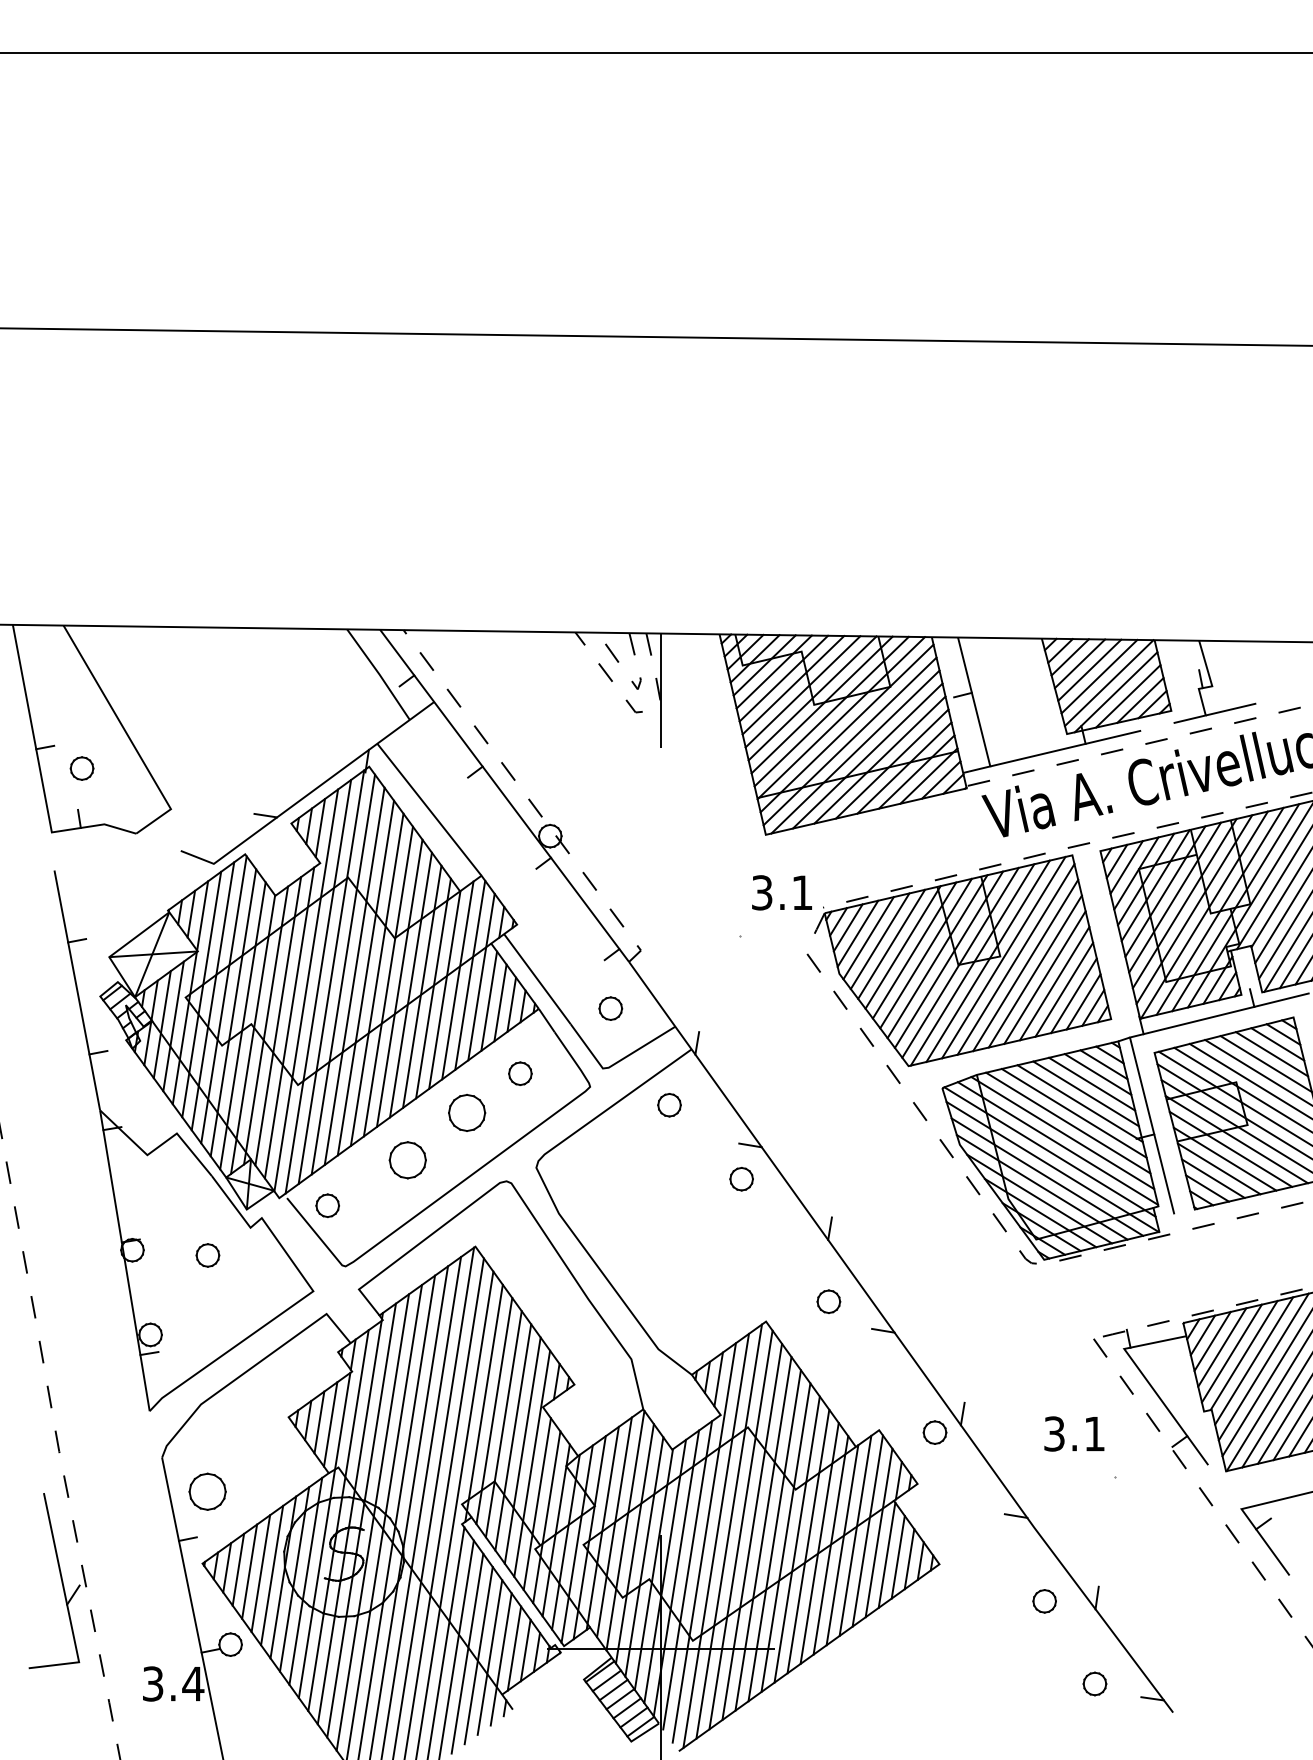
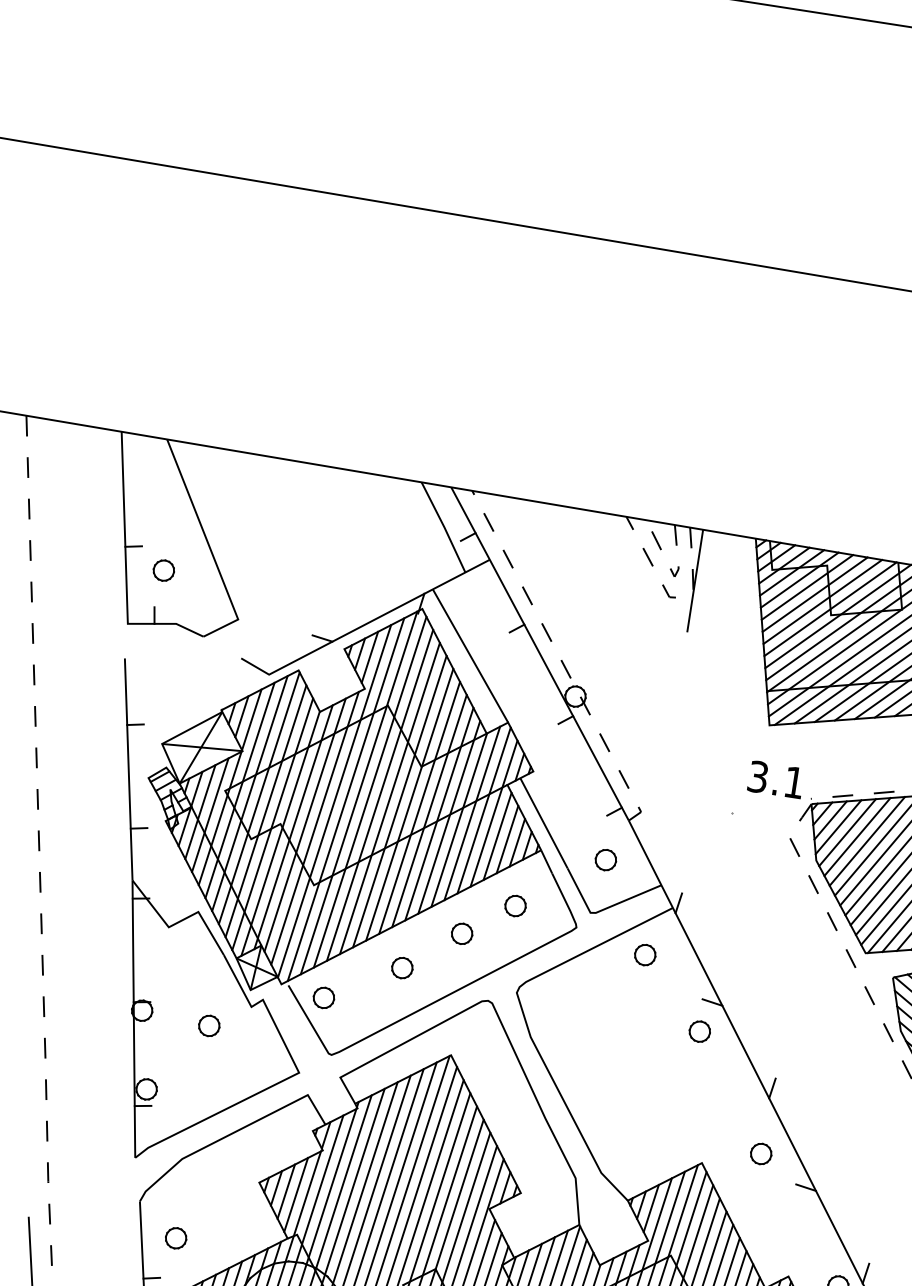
part: (466, 1112) -> (461, 933), size x0.62
part: (407, 1159) -> (402, 967), size x0.62
part: (207, 1491) -> (176, 1238), size x0.62

